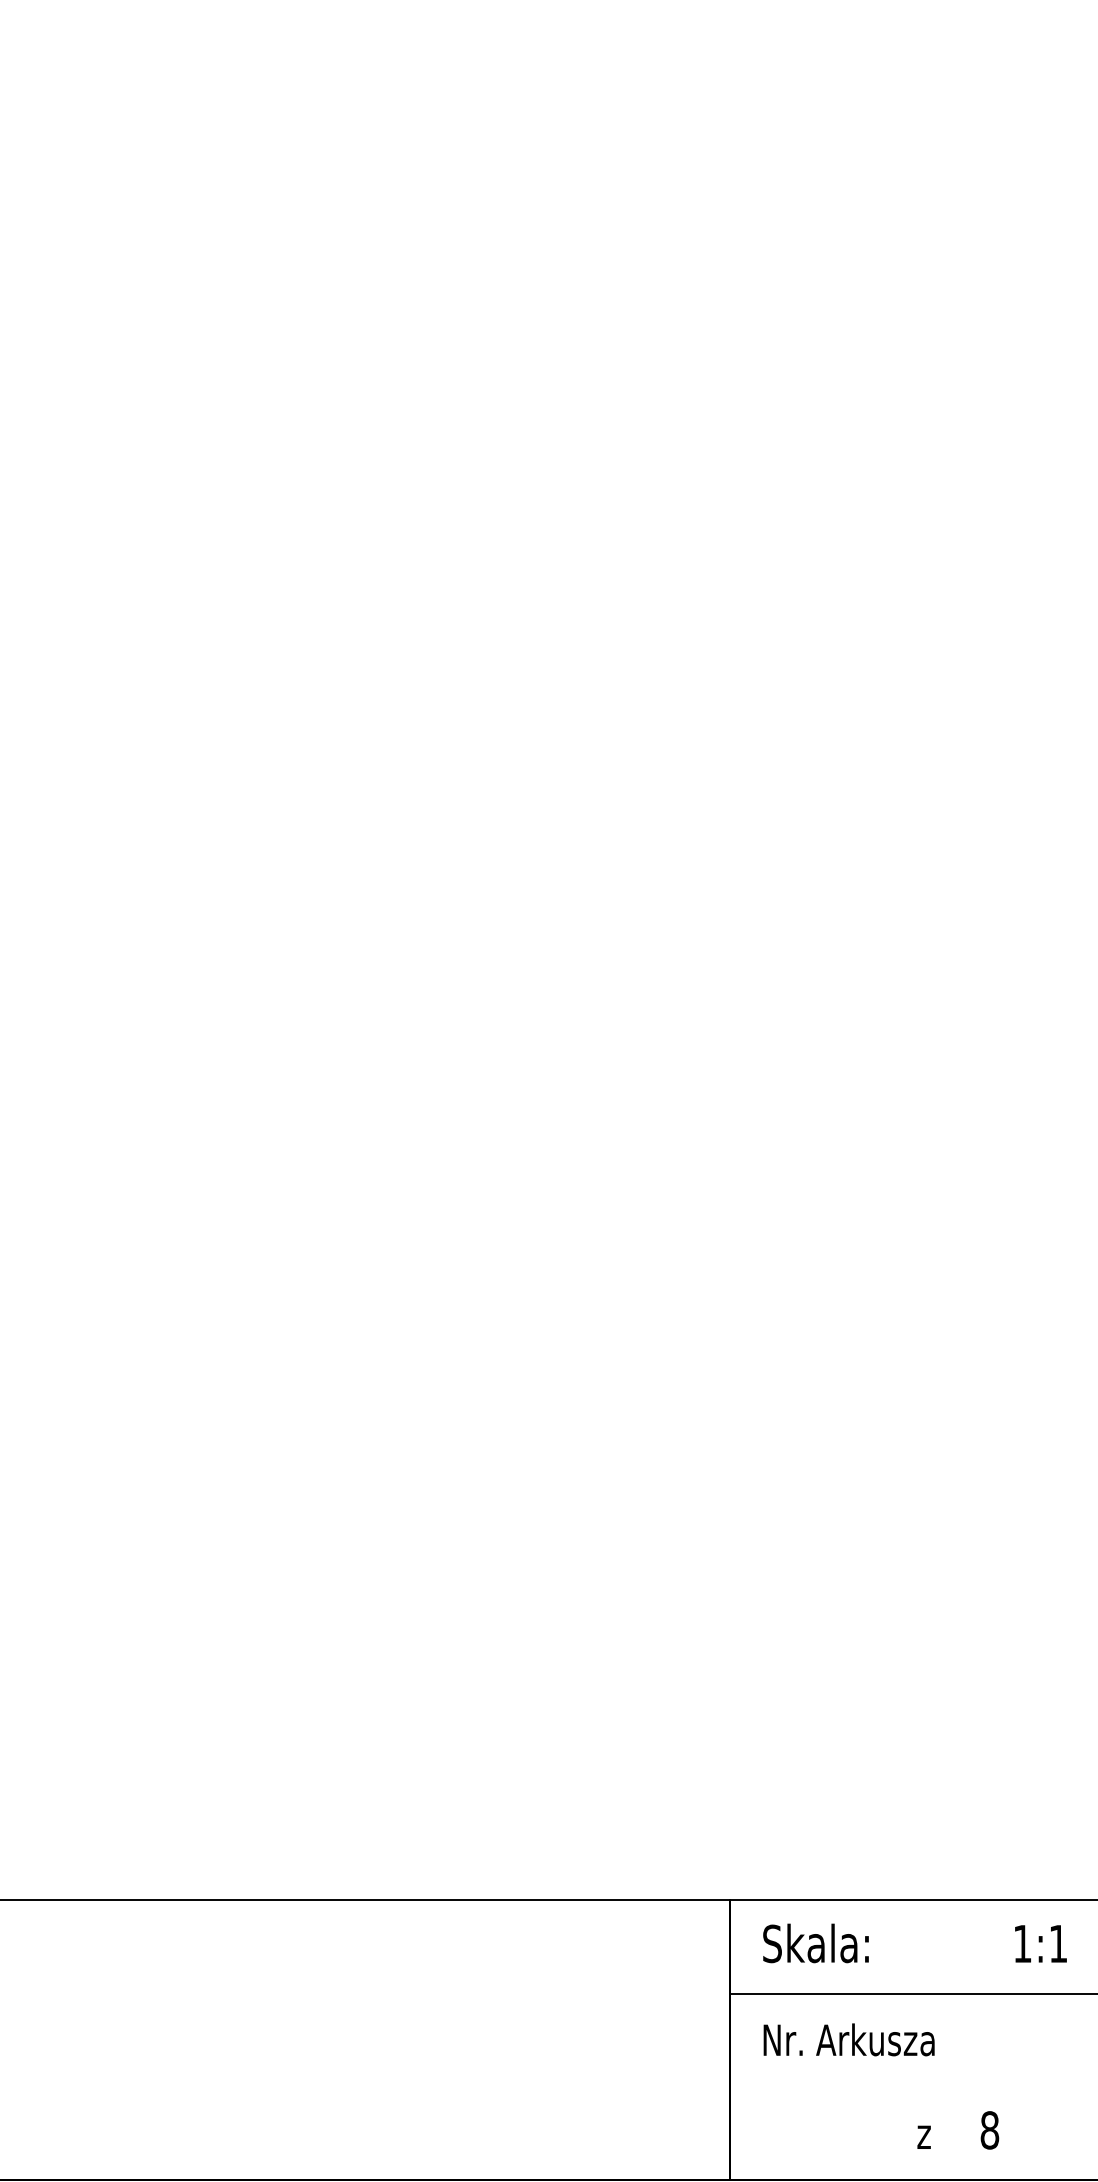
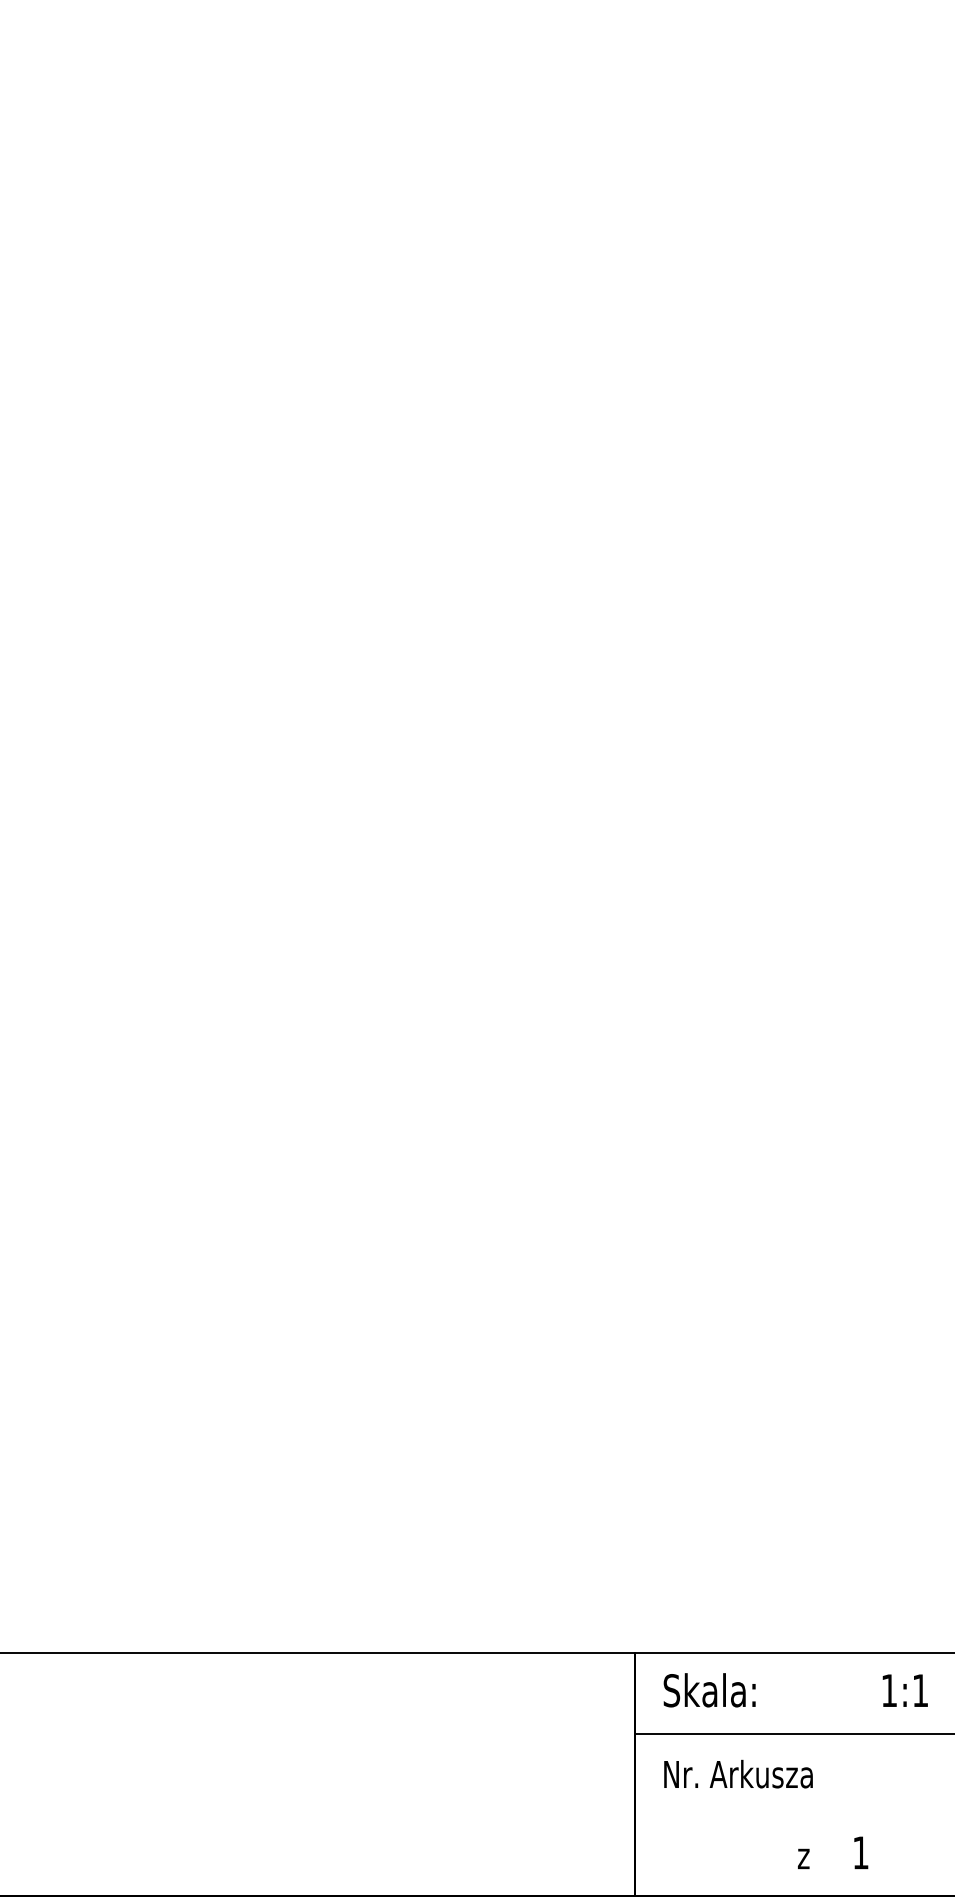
text: (989, 2129) -> (860, 1852), 8 -> 1

